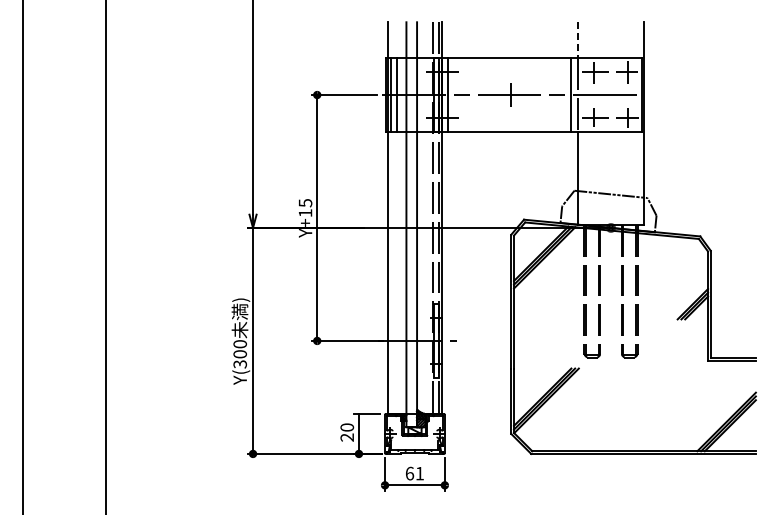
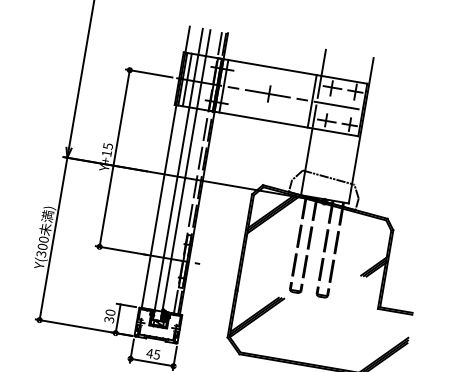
line: (577, 40) -> (323, 62), dashed -> solid
text: (347, 437) -> (109, 319), 20 -> 30
text: (414, 473) -> (153, 353), 61 -> 45

